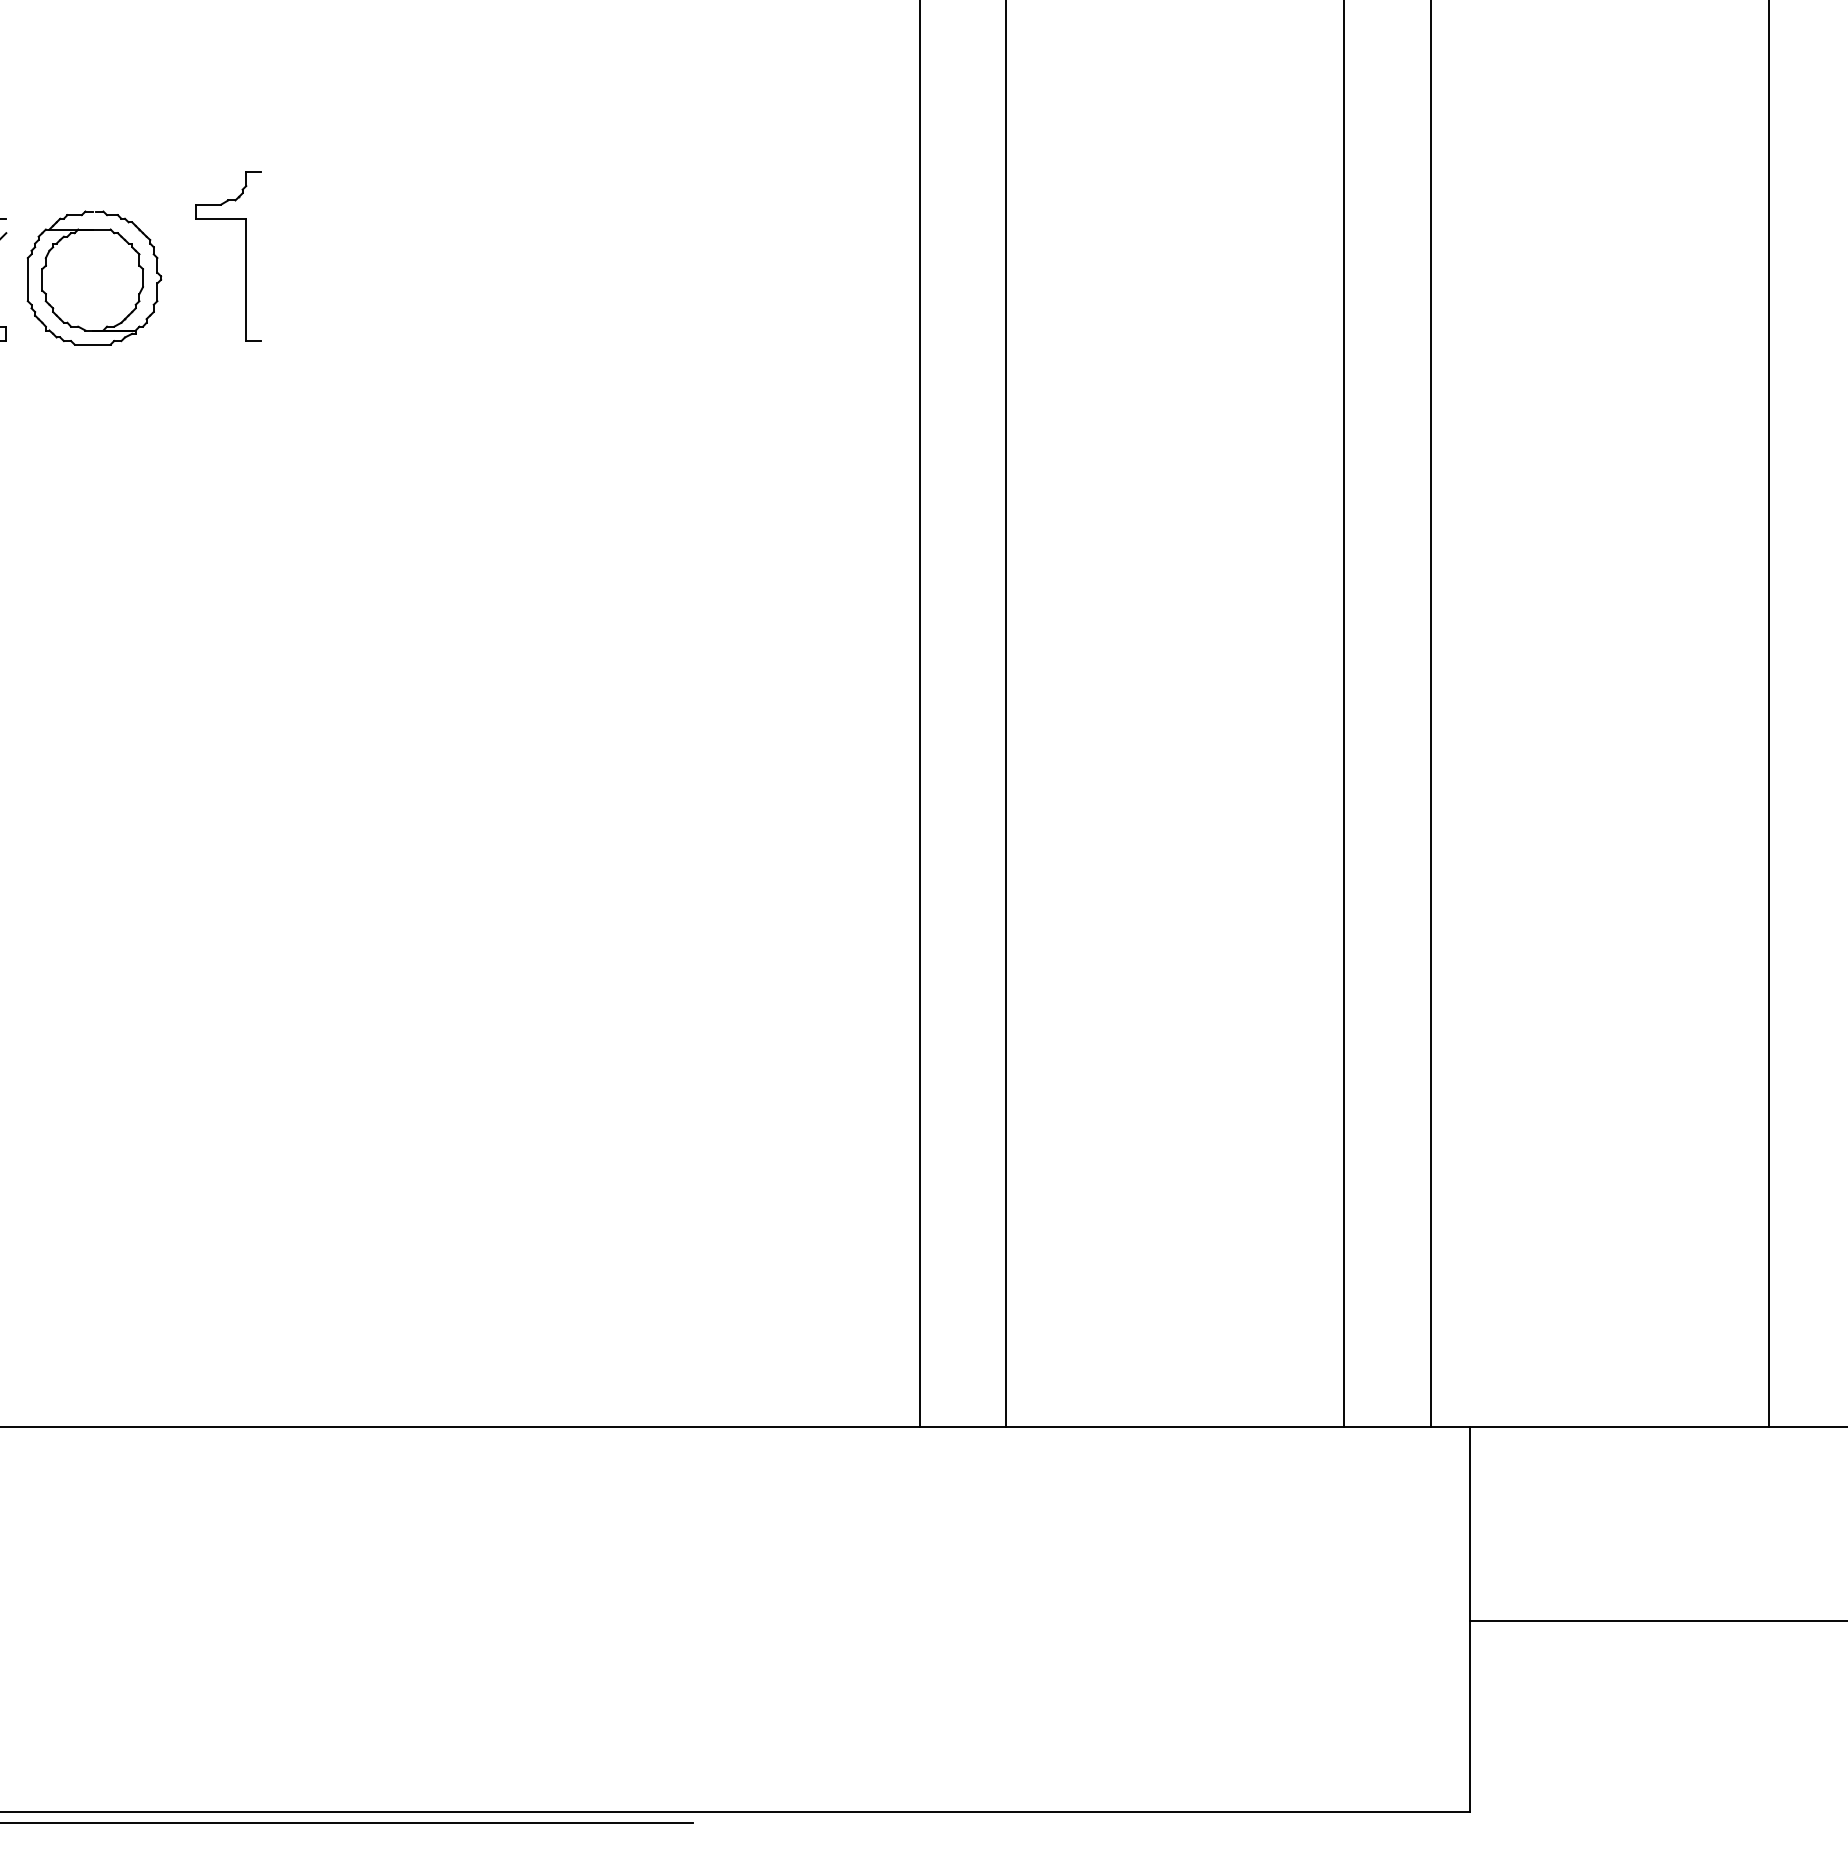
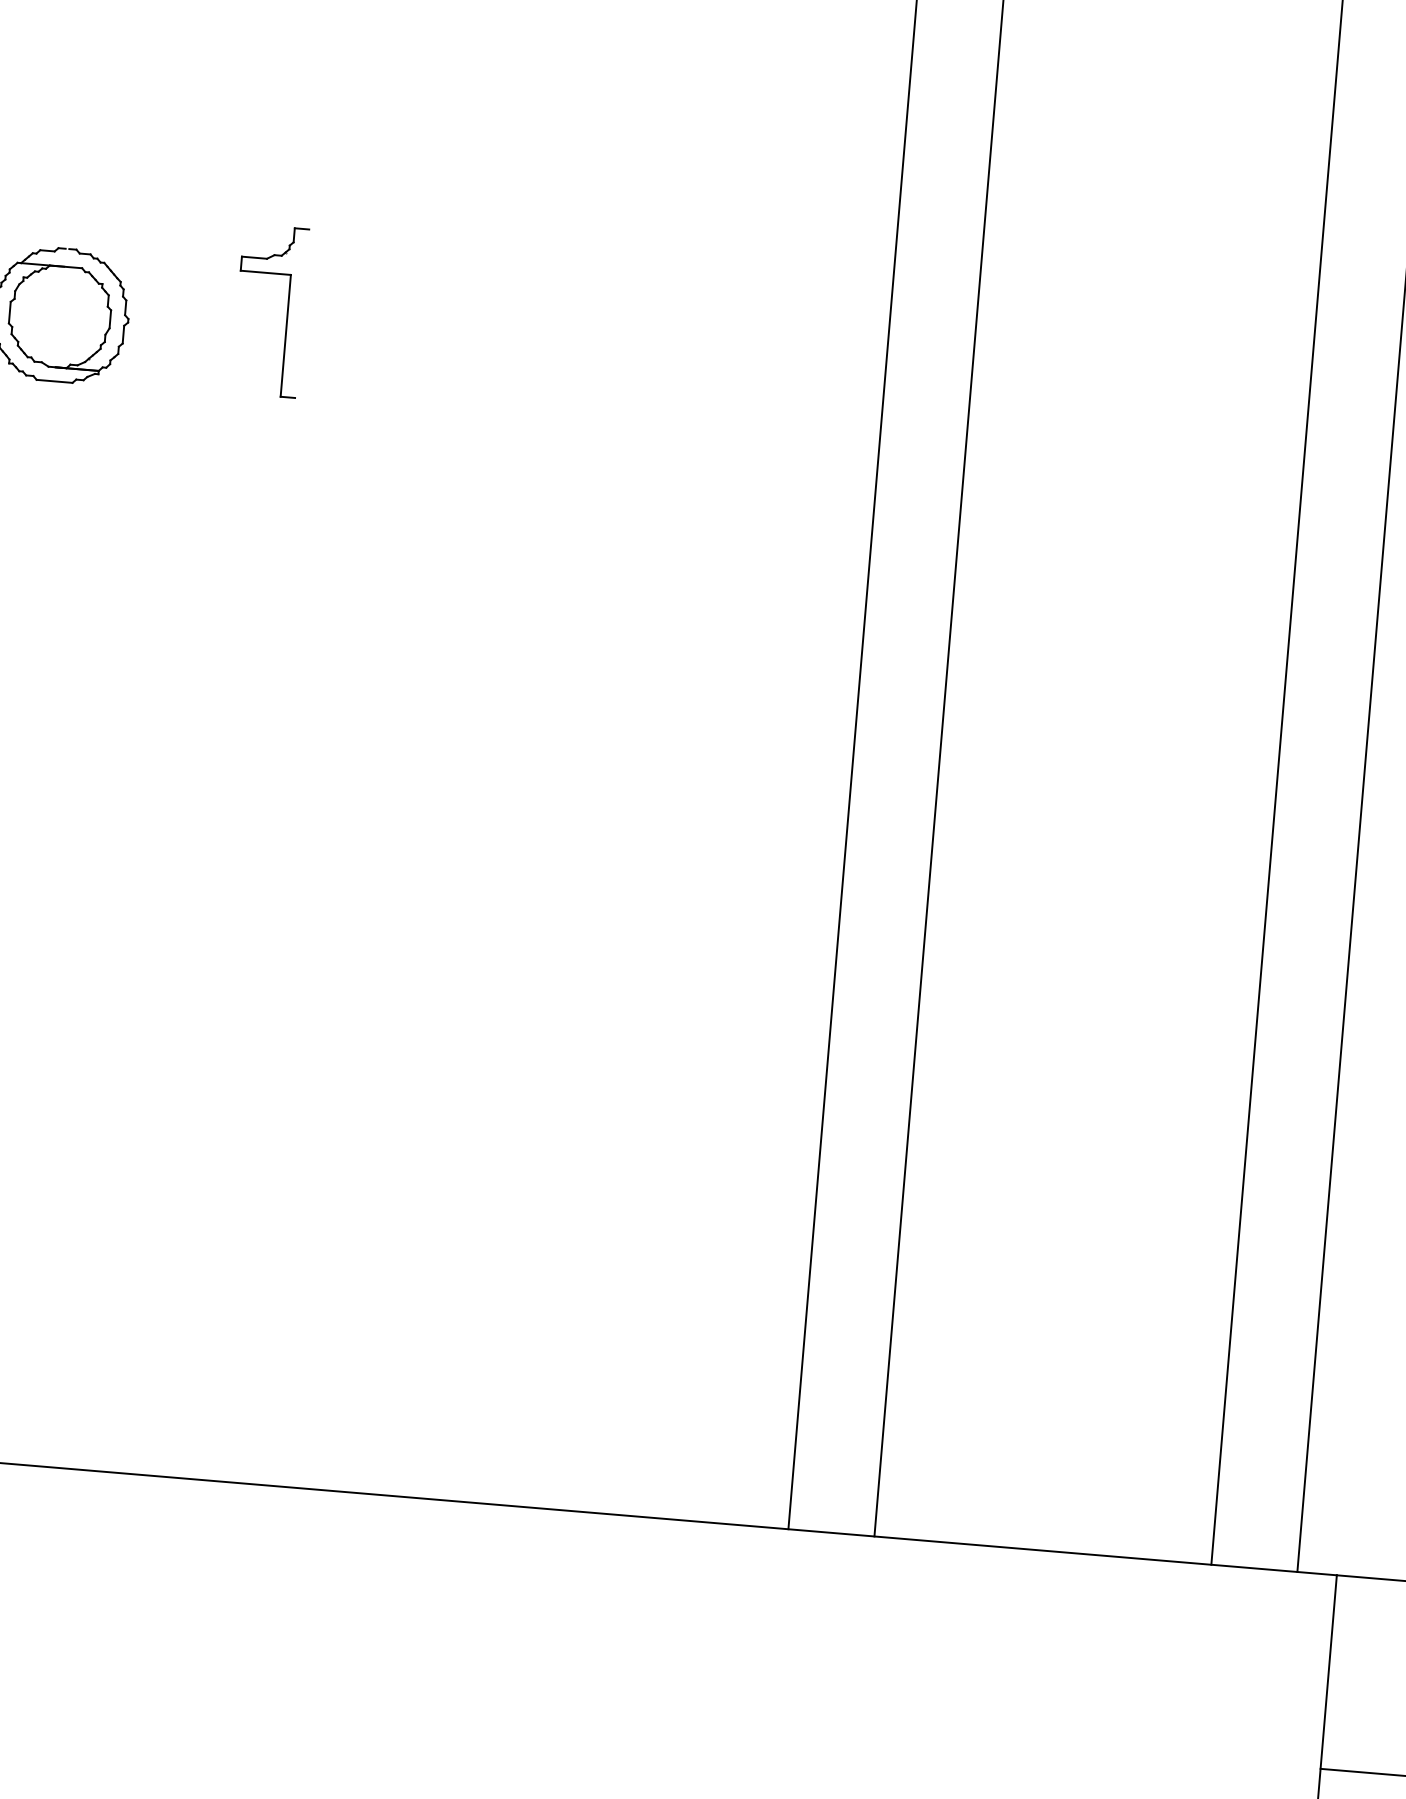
part: (245, 256) -> (287, 312), moved

